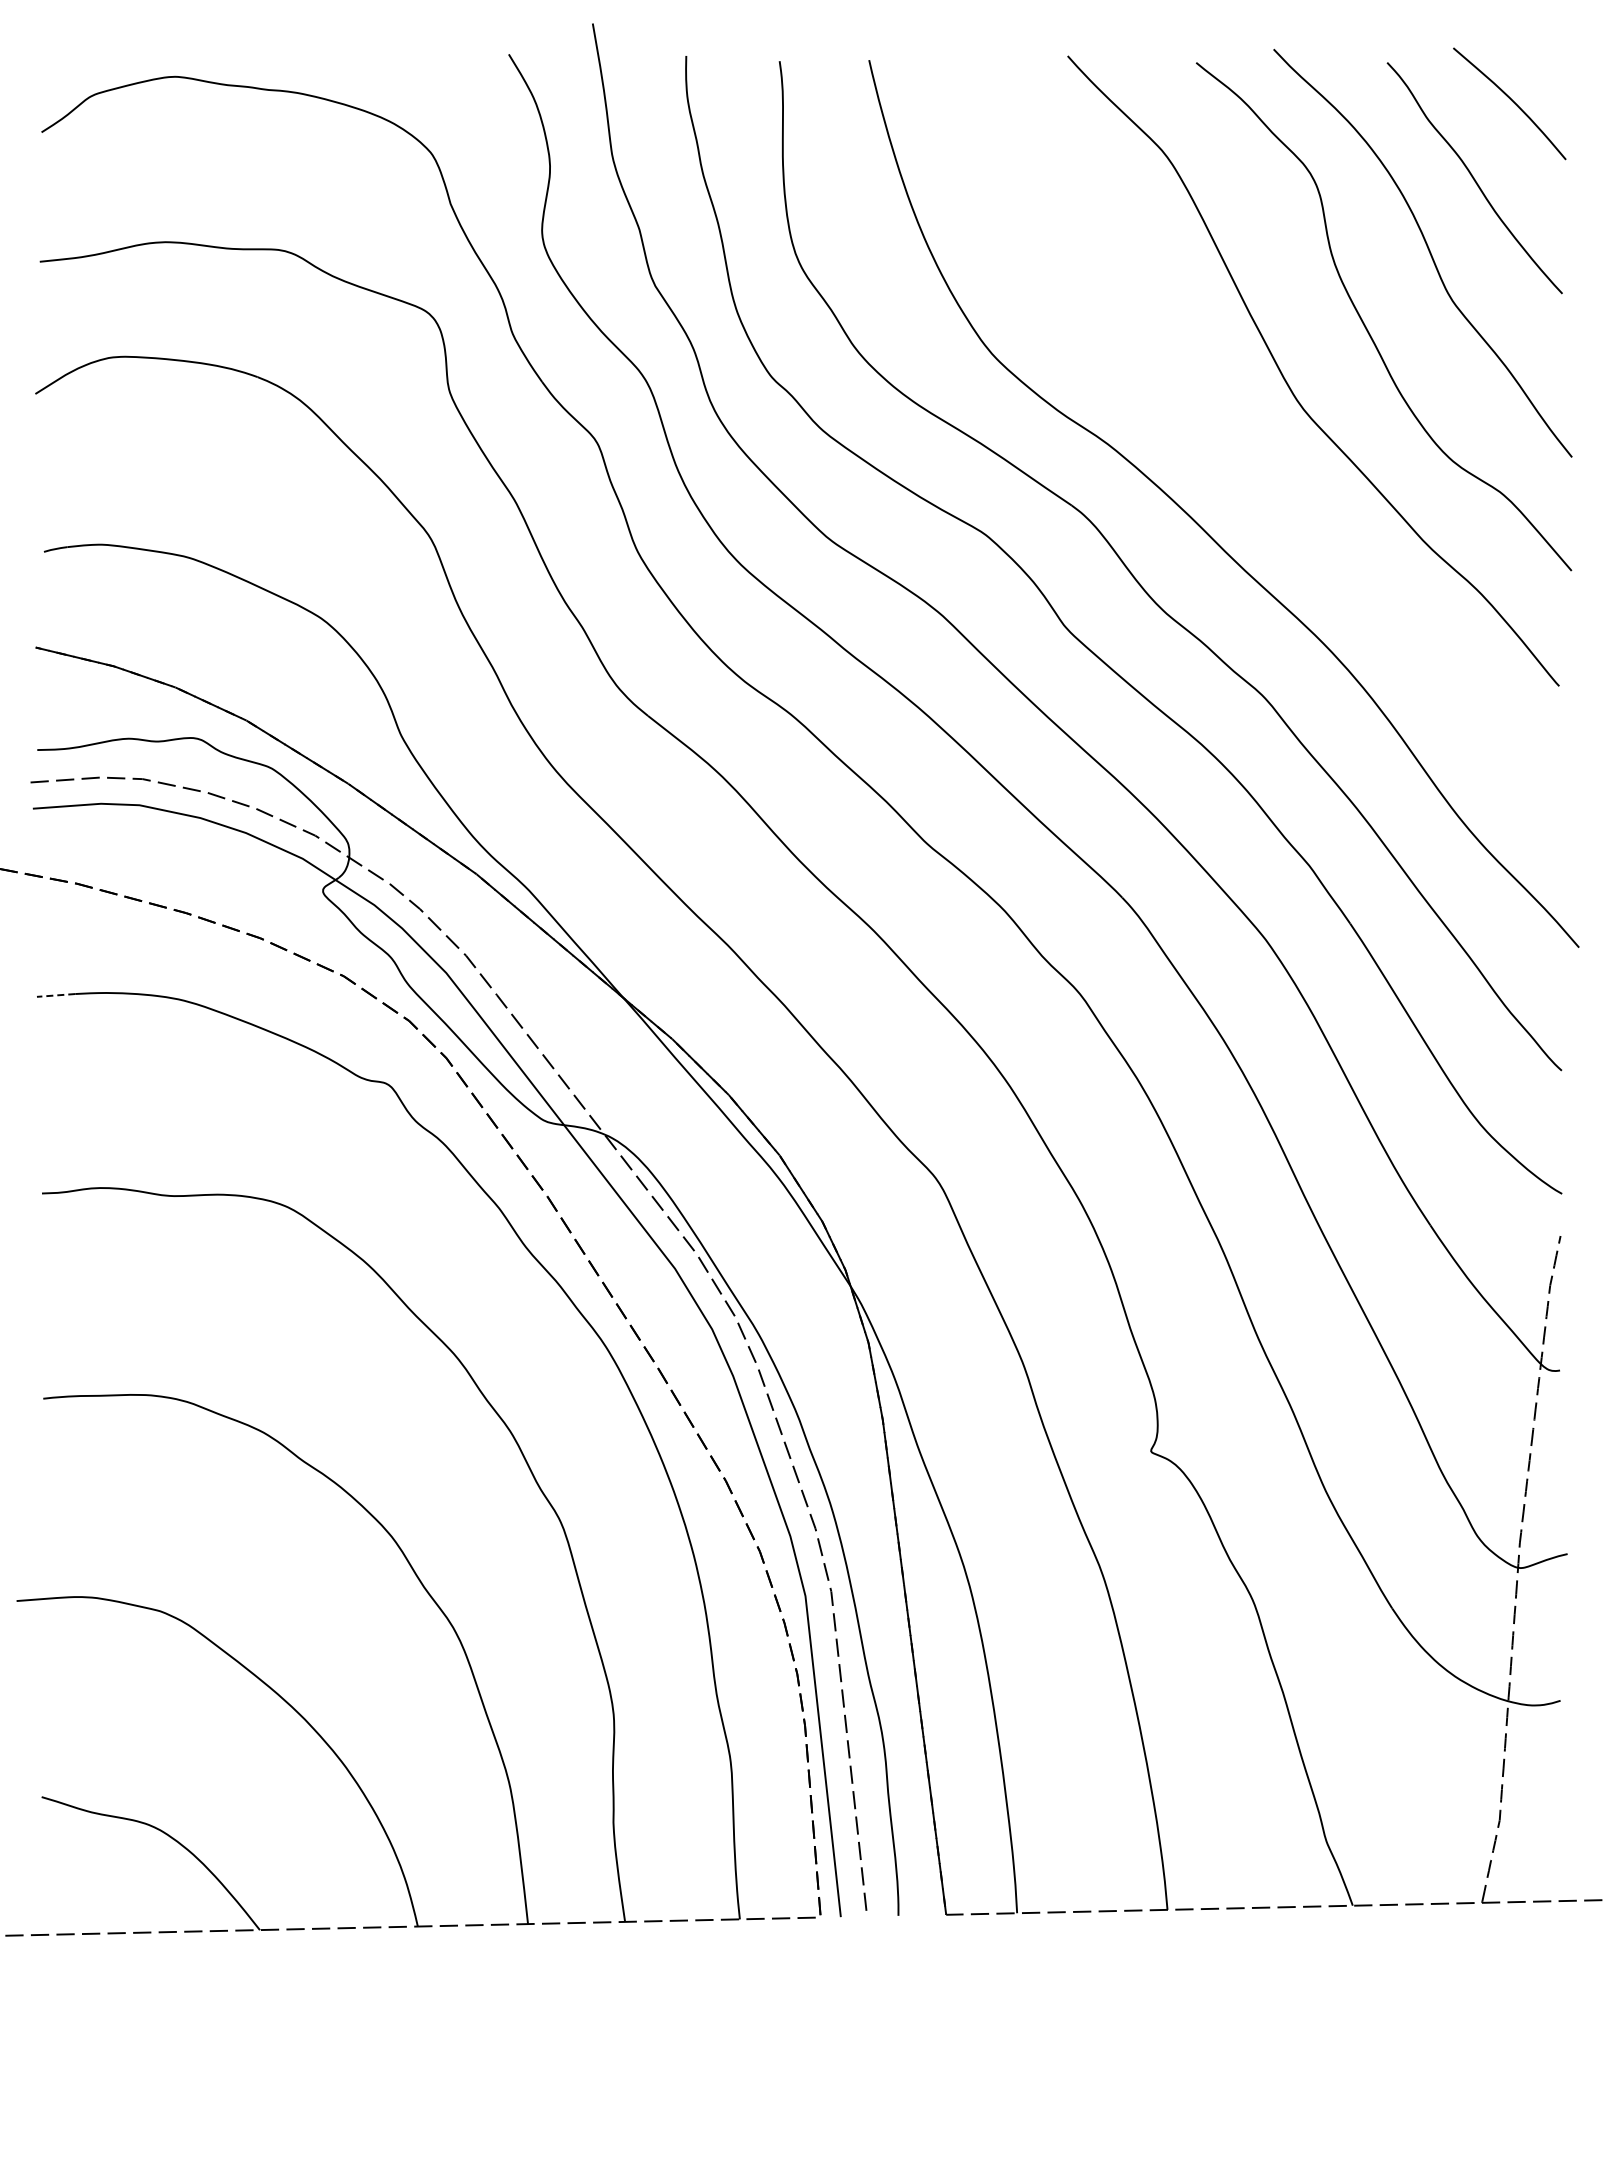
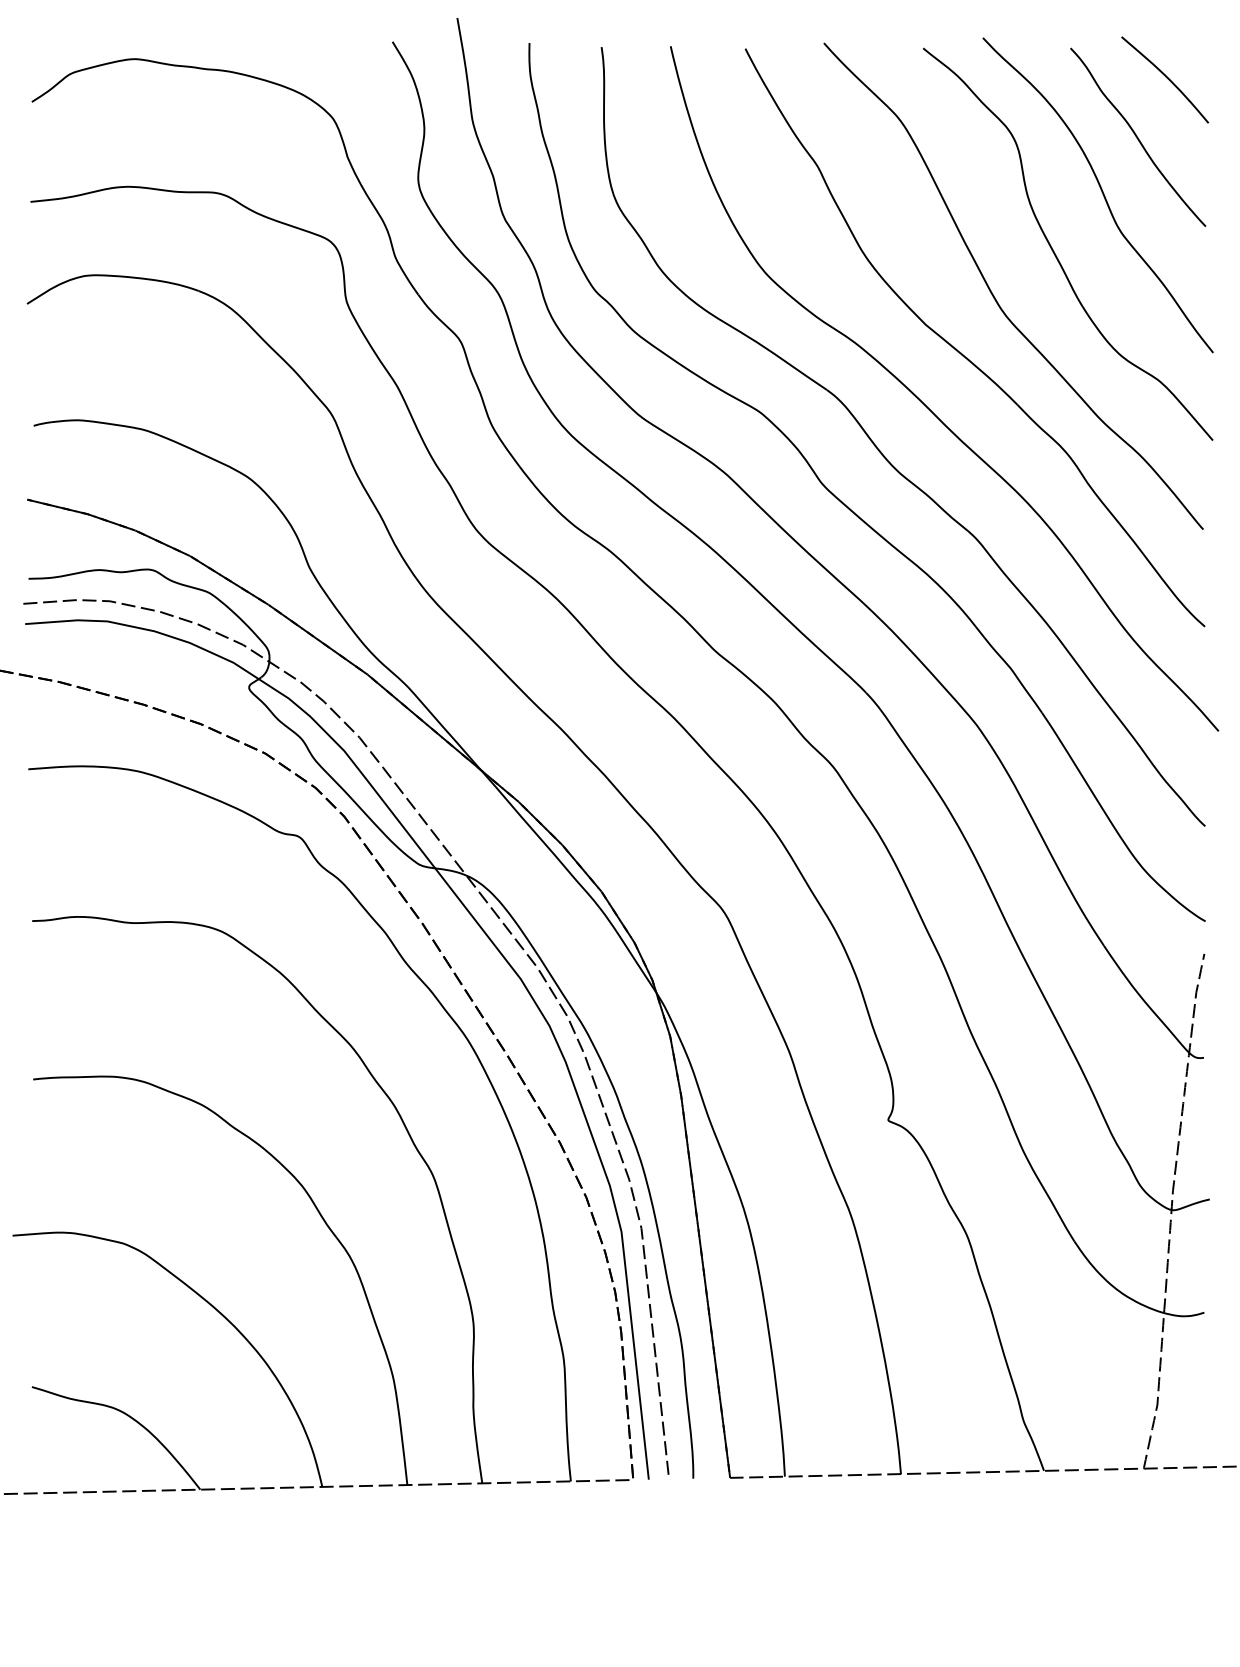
part: (1248, 459) -> (963, 354), added
line: (55, 995) -> (42, 768), dashed -> solid

